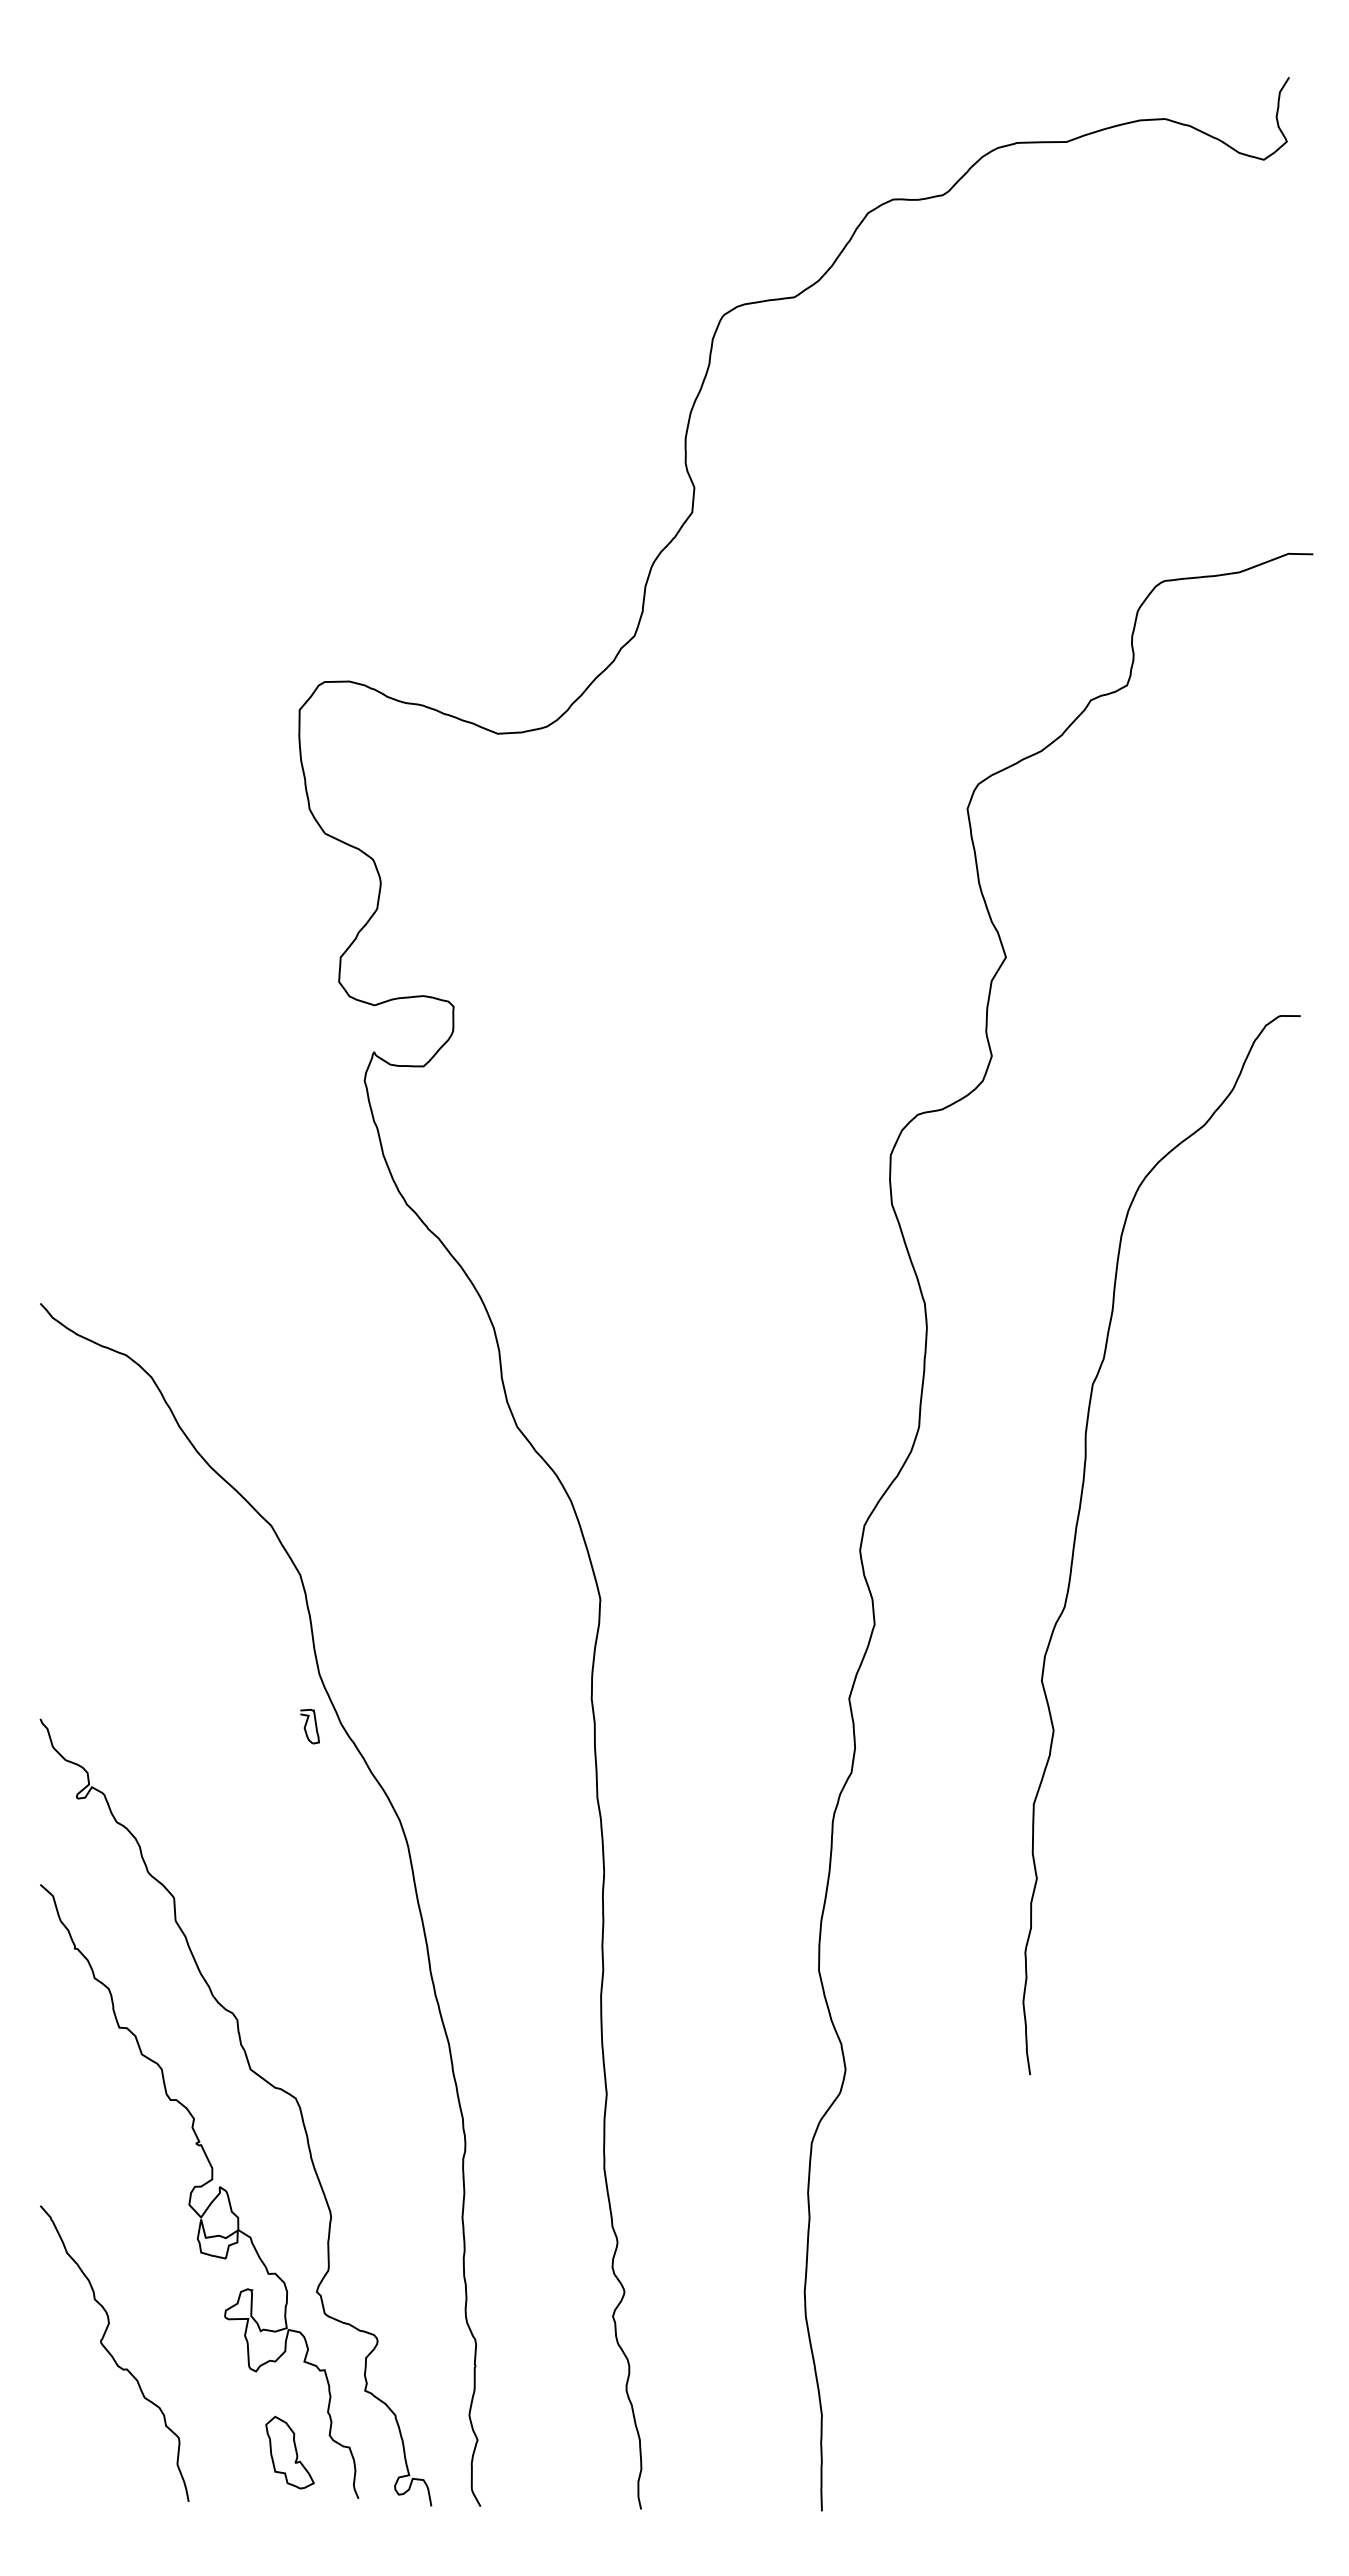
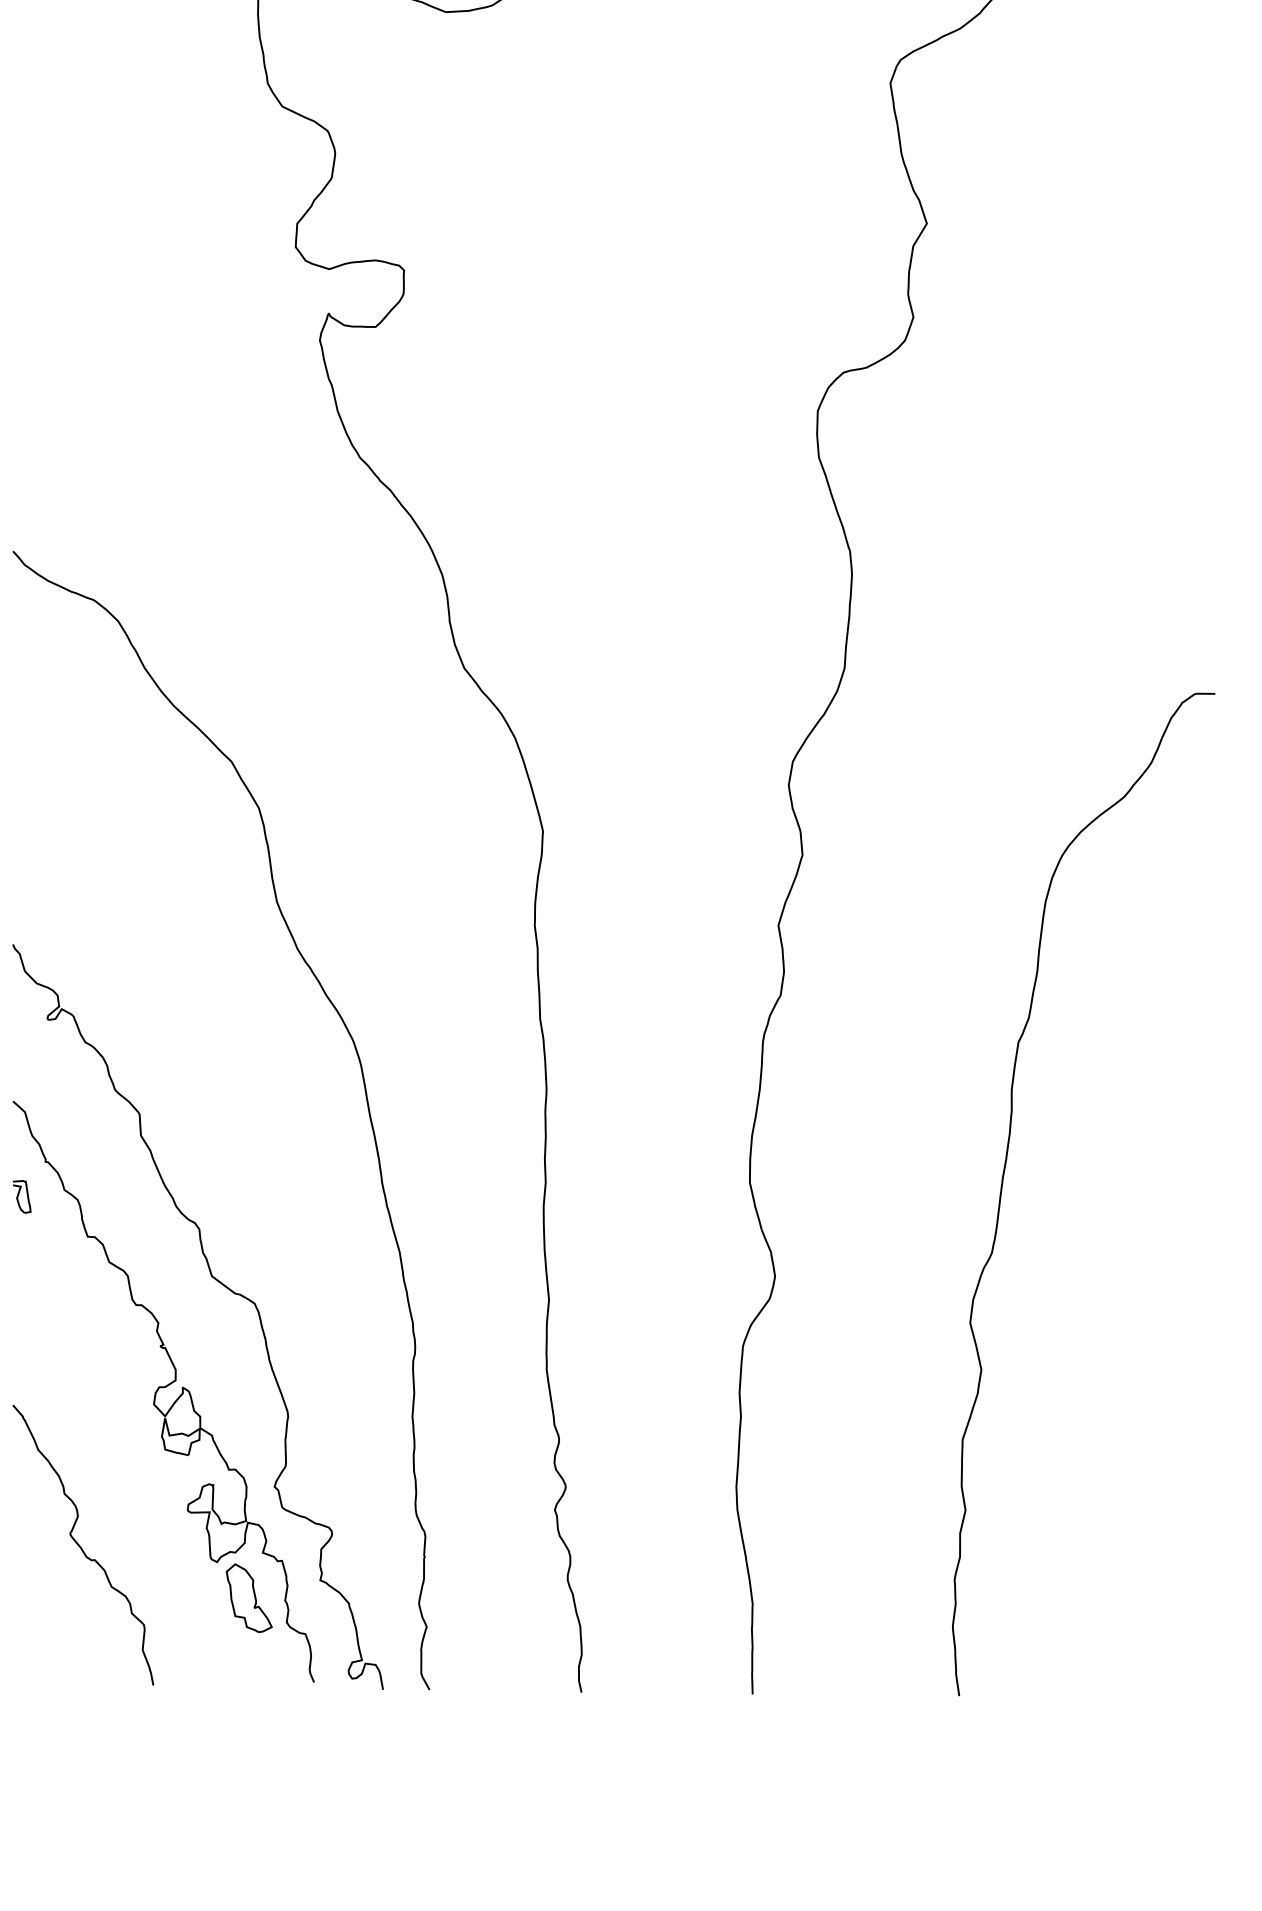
curve: (1076, 1536) -> (1003, 1186), moved
part: (309, 1726) -> (21, 1196), moved
part: (289, 2452) -> (248, 1598), moved

